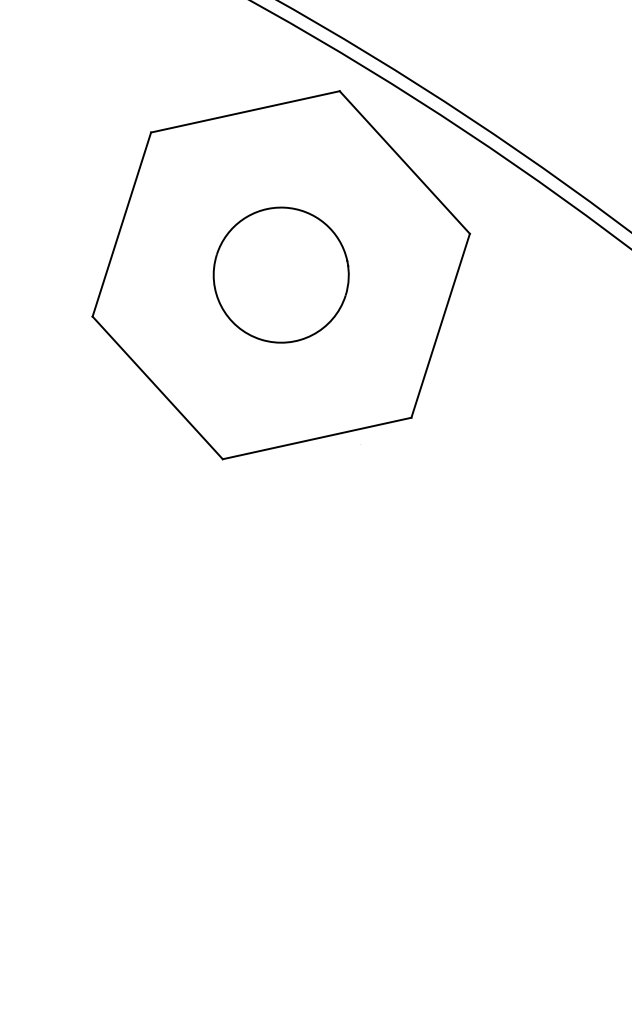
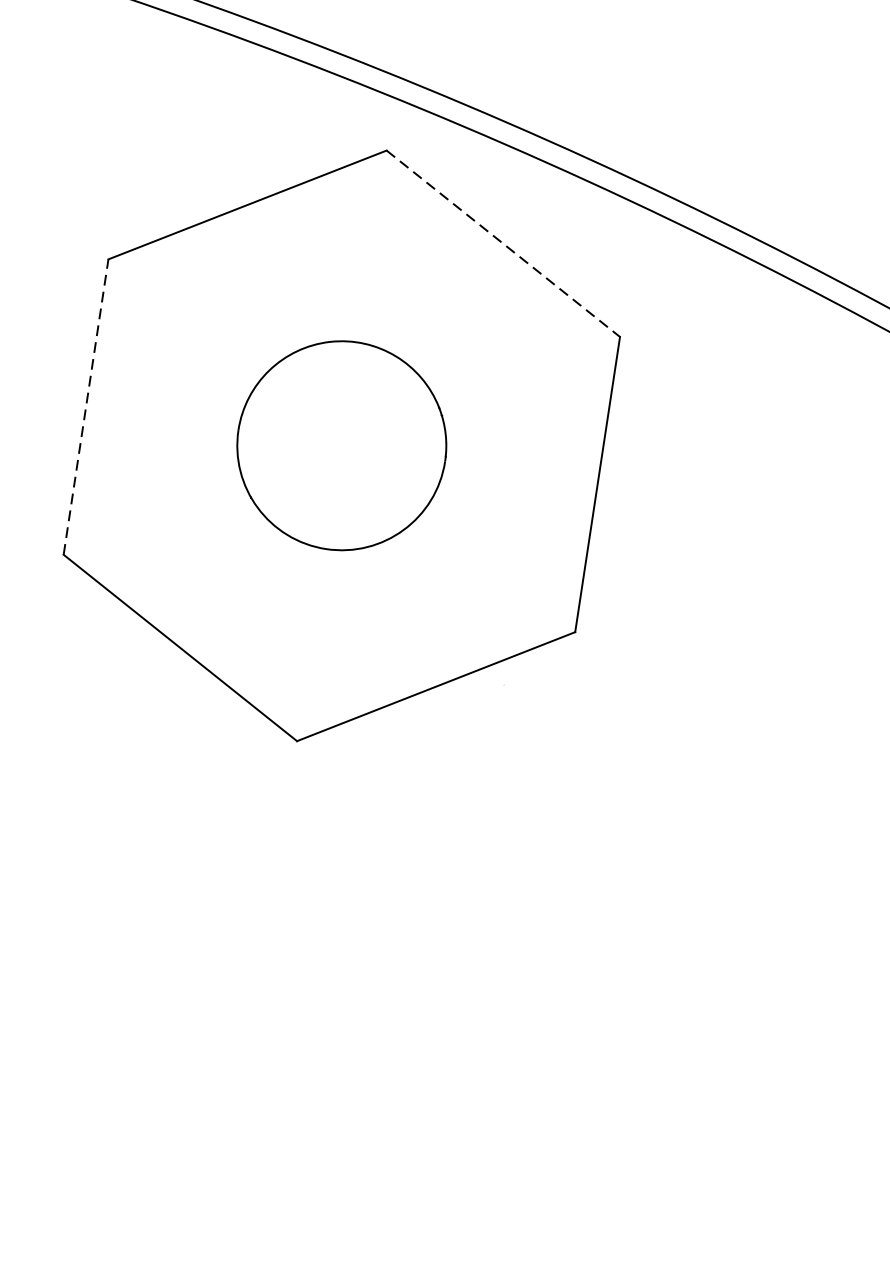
line: (404, 162) -> (502, 243), solid -> dashed
line: (121, 224) -> (85, 407), solid -> dashed

